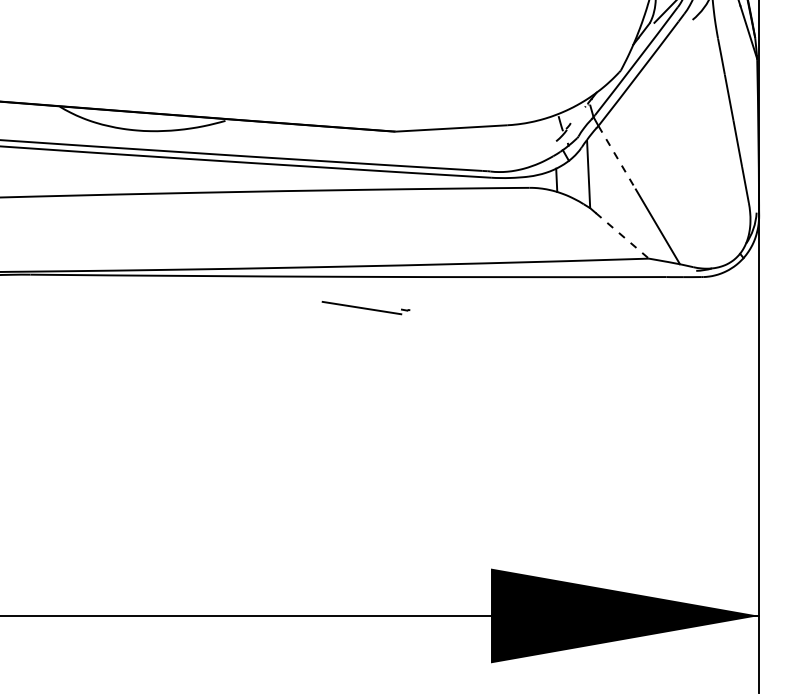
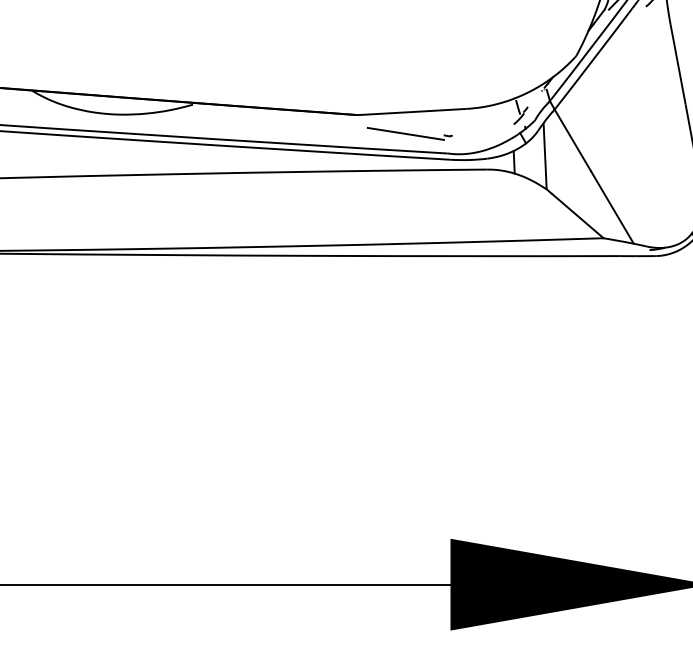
line: (617, 157) -> (573, 140), dashed -> solid
line: (622, 236) -> (577, 216), dashed -> solid
part: (365, 308) -> (409, 134), moved

